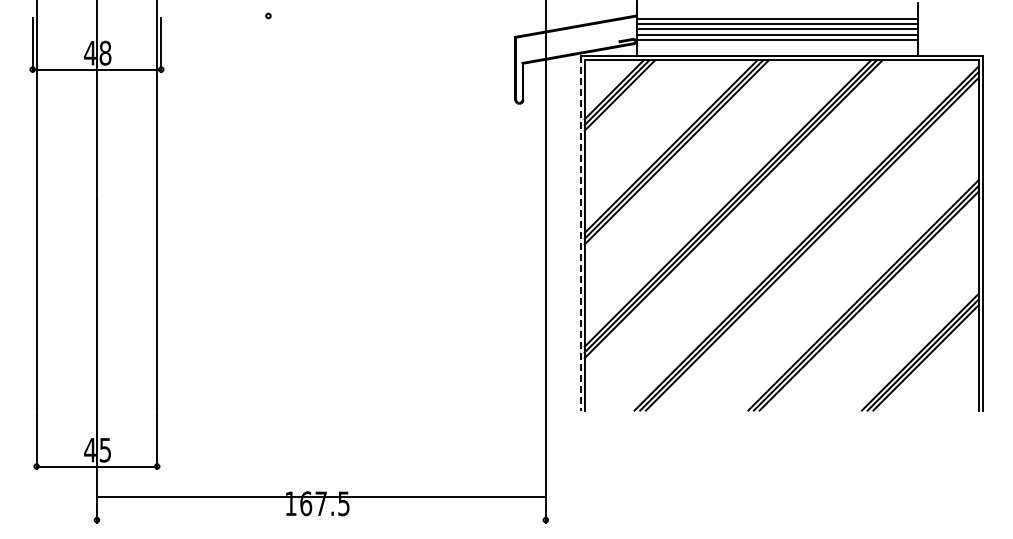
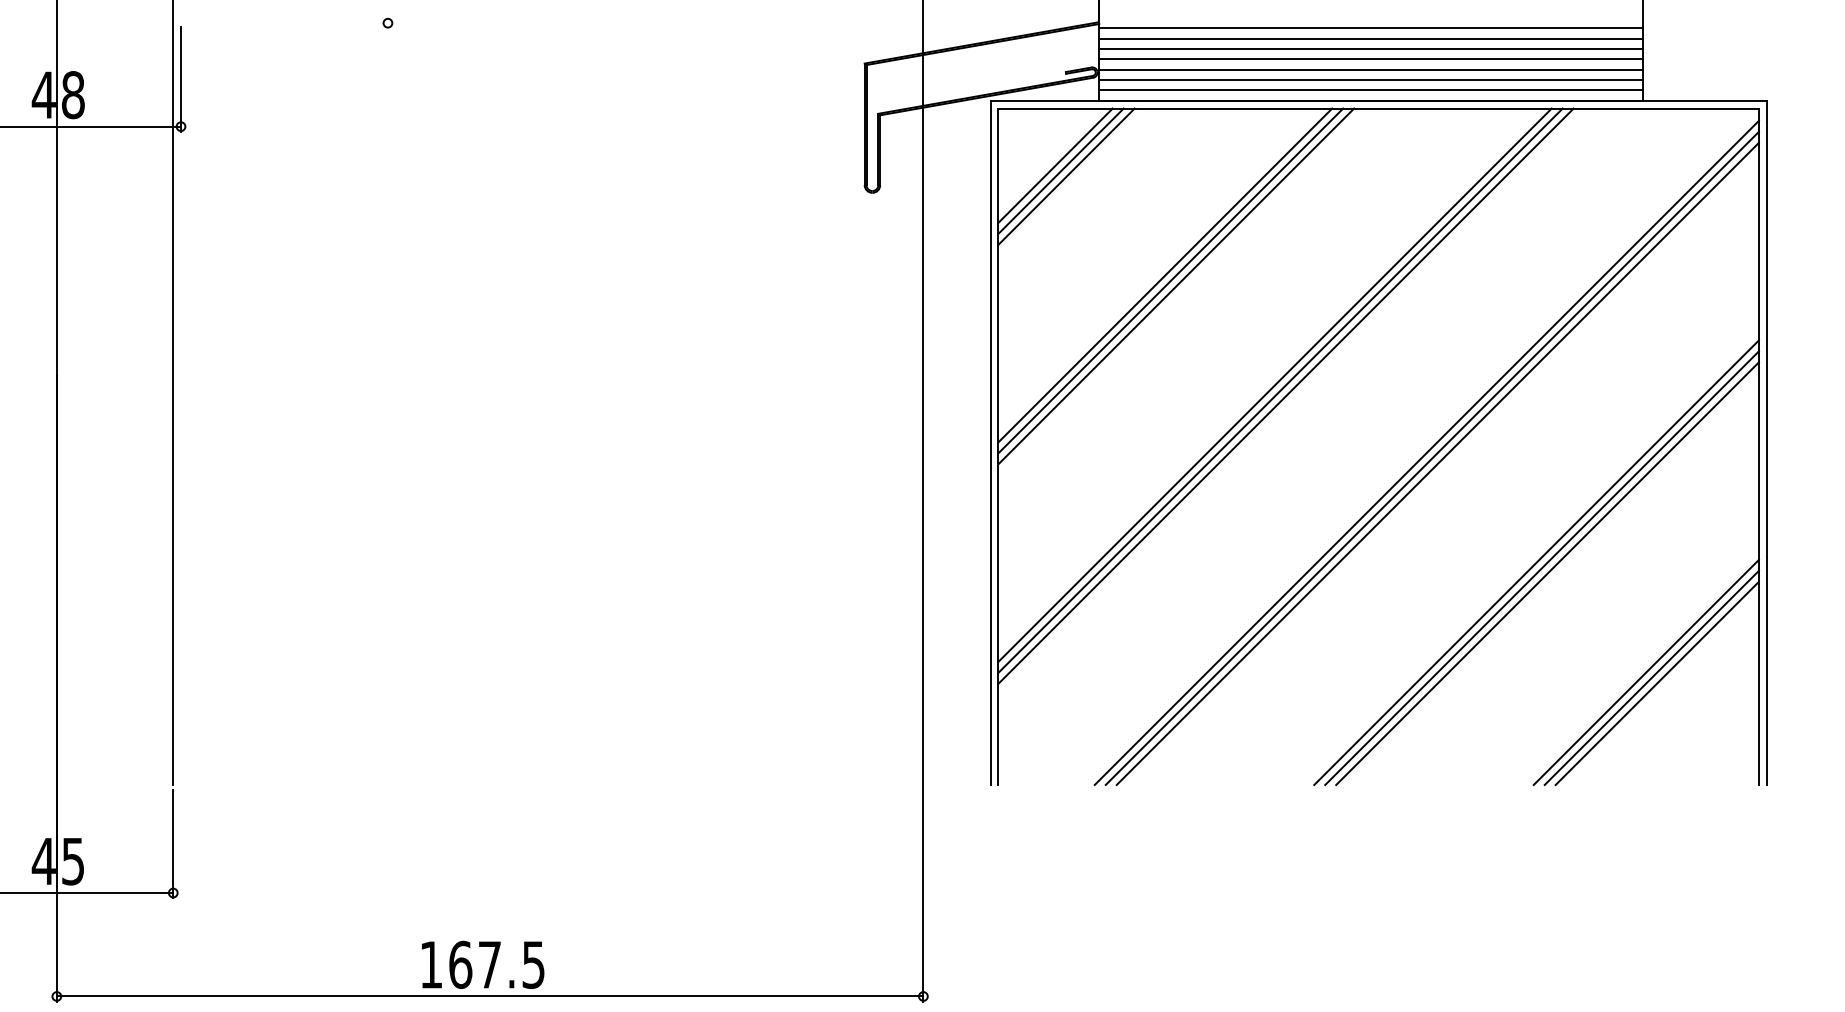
line: (777, 45) -> (1370, 80), added
line: (777, 50) -> (1370, 89), added
line: (580, 233) -> (990, 443), dashed -> solid
line: (320, 497) -> (488, 997), moved

